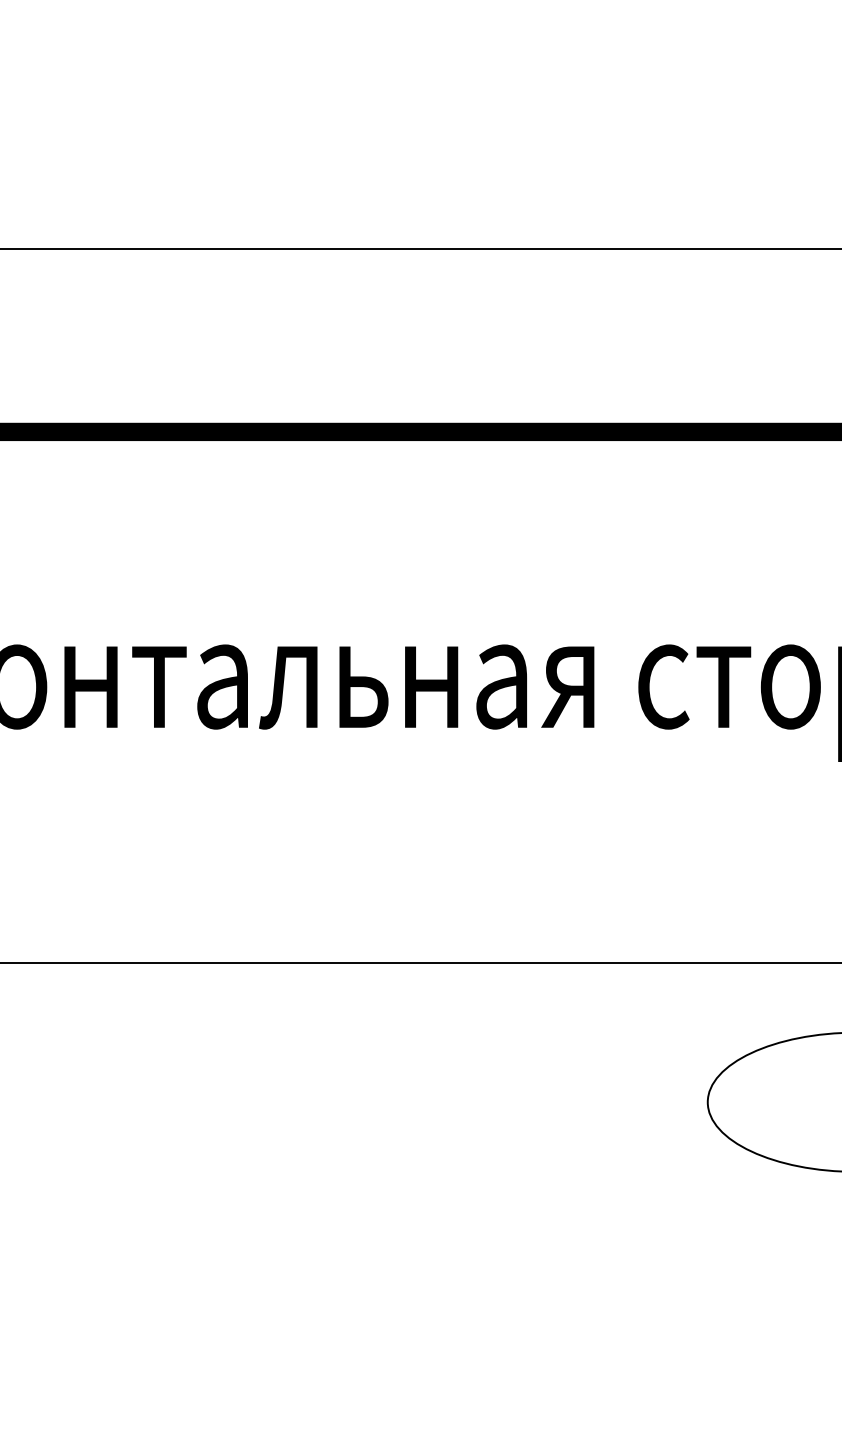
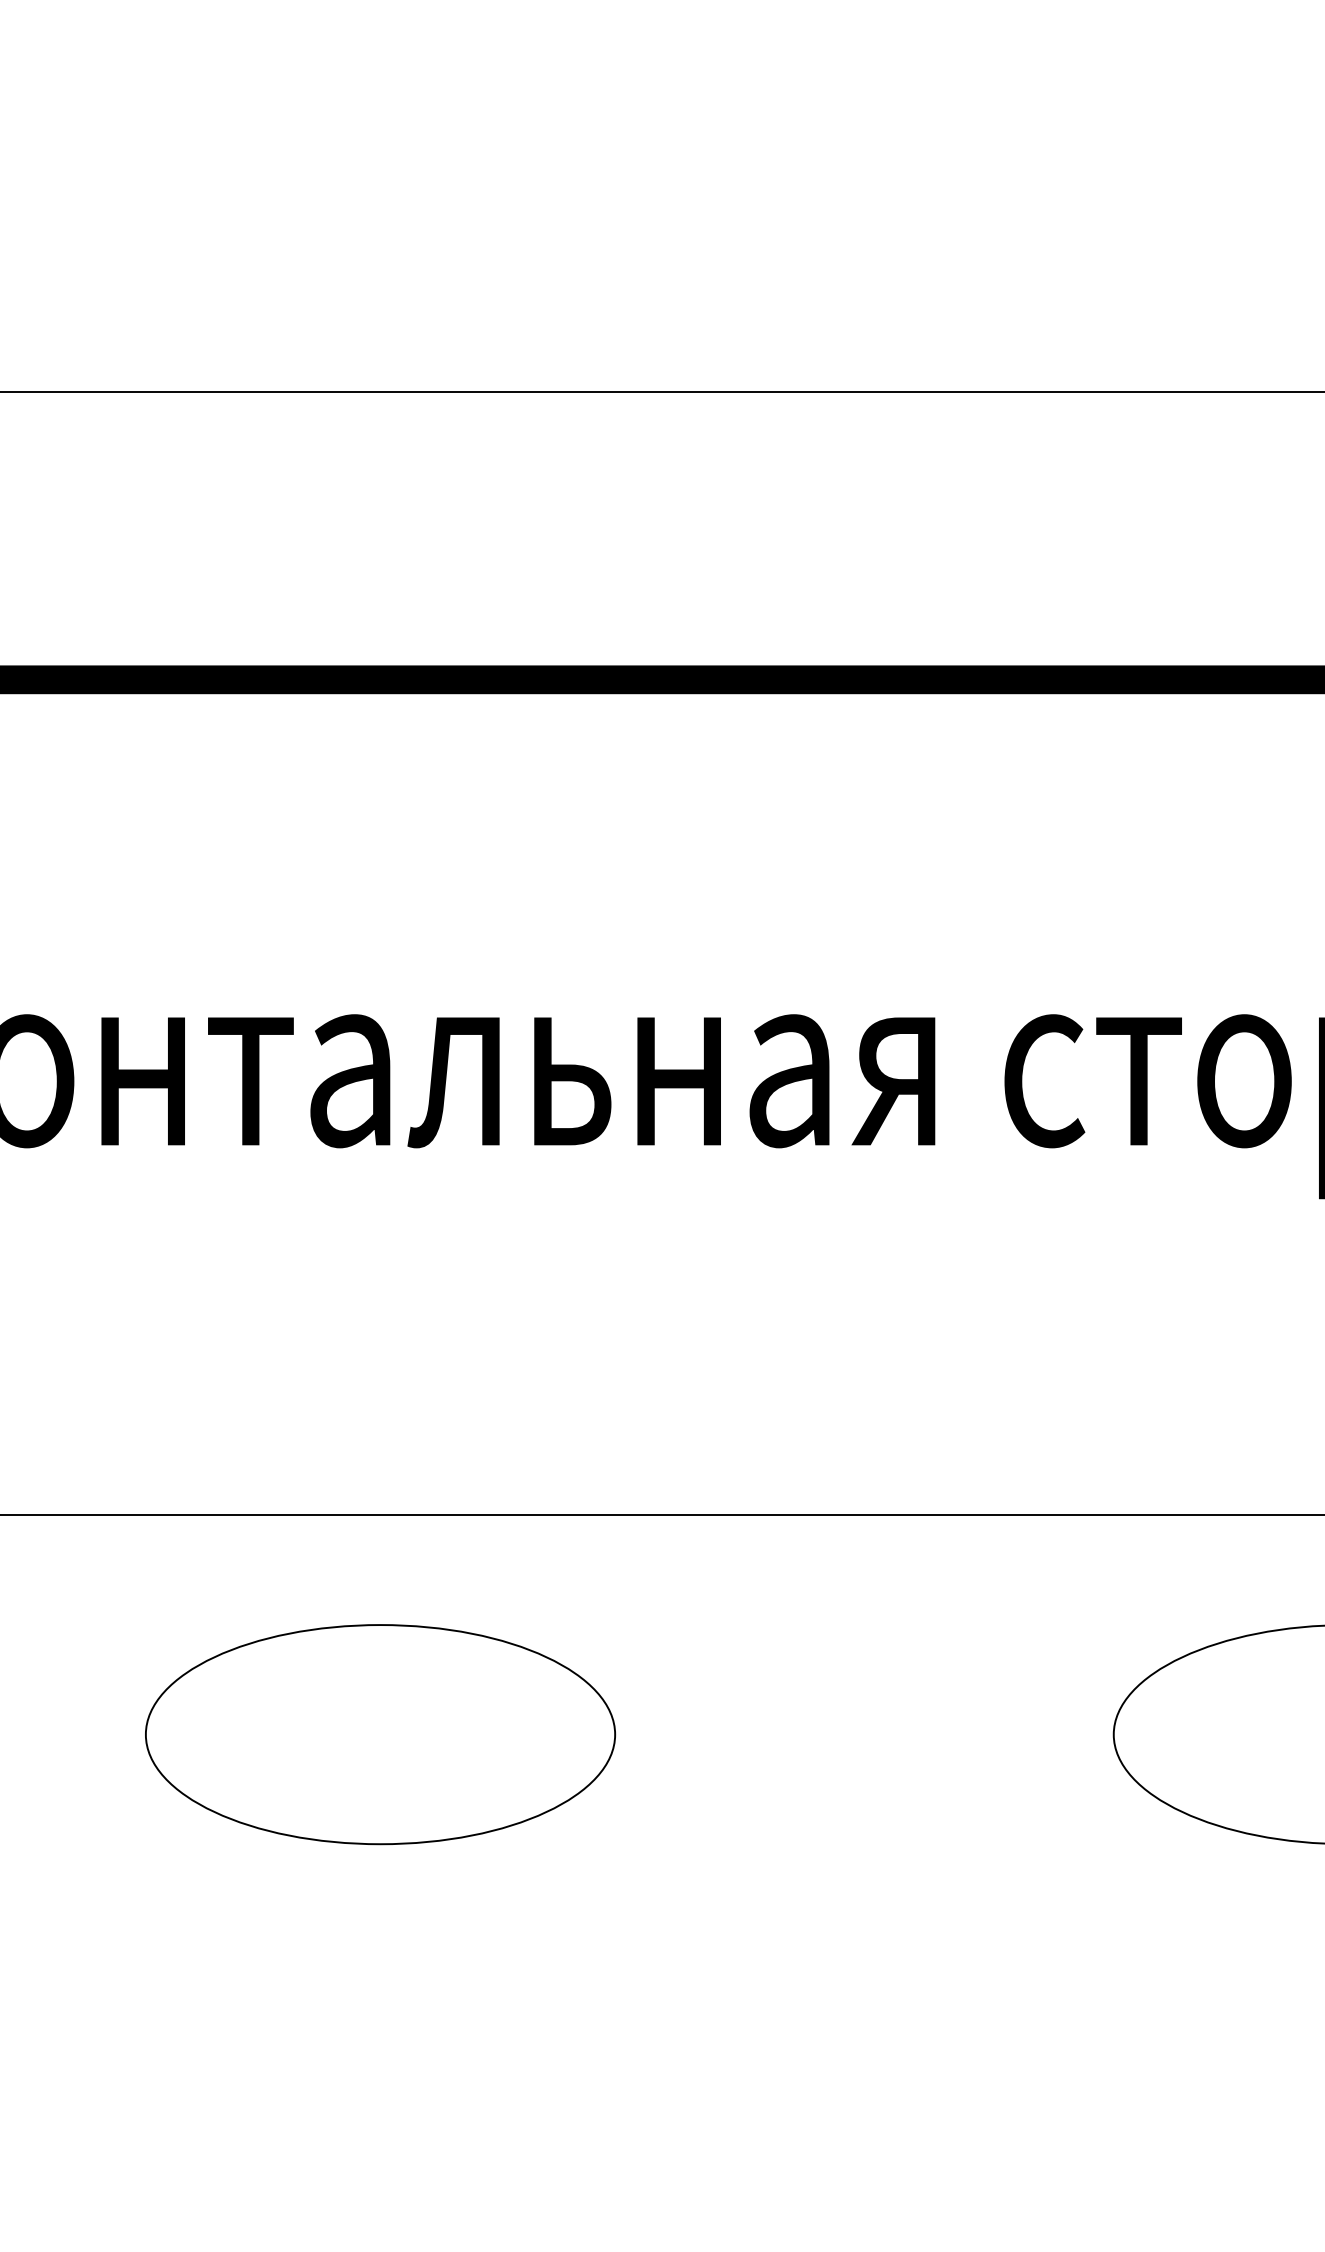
part: (241, 1101) -> (380, 1733), added

